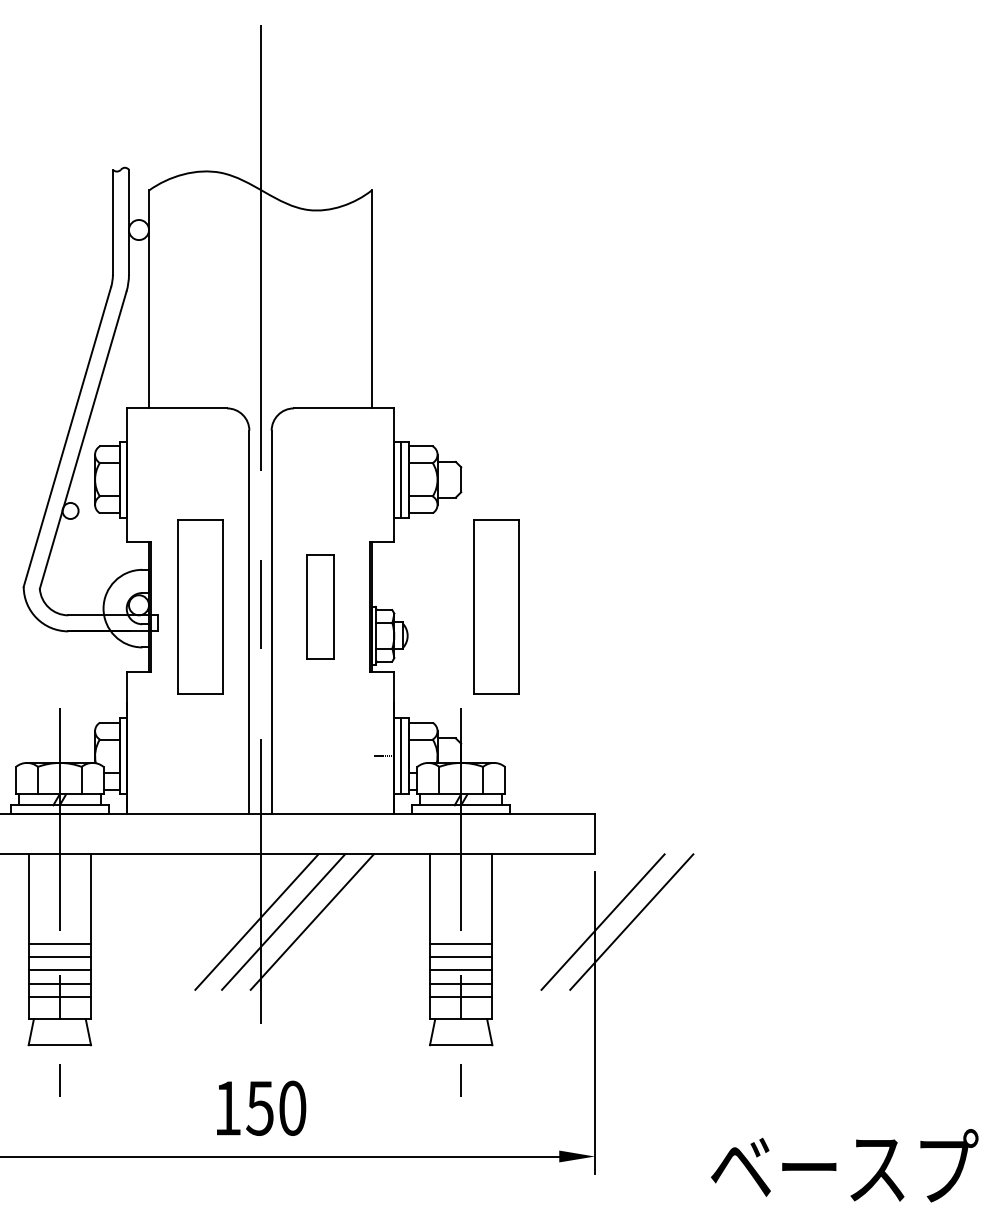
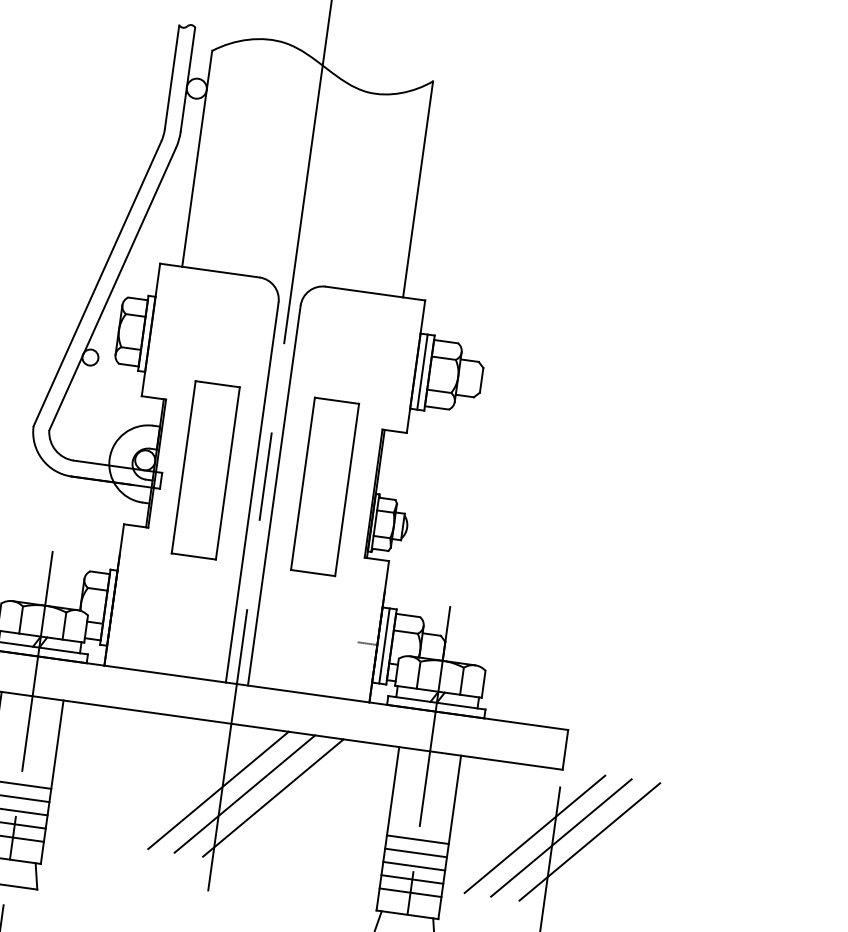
part: (320, 606) -> (324, 486), size x1.67
part: (496, 606) -> (499, 510), removed
line: (575, 921) -> (534, 833), added

